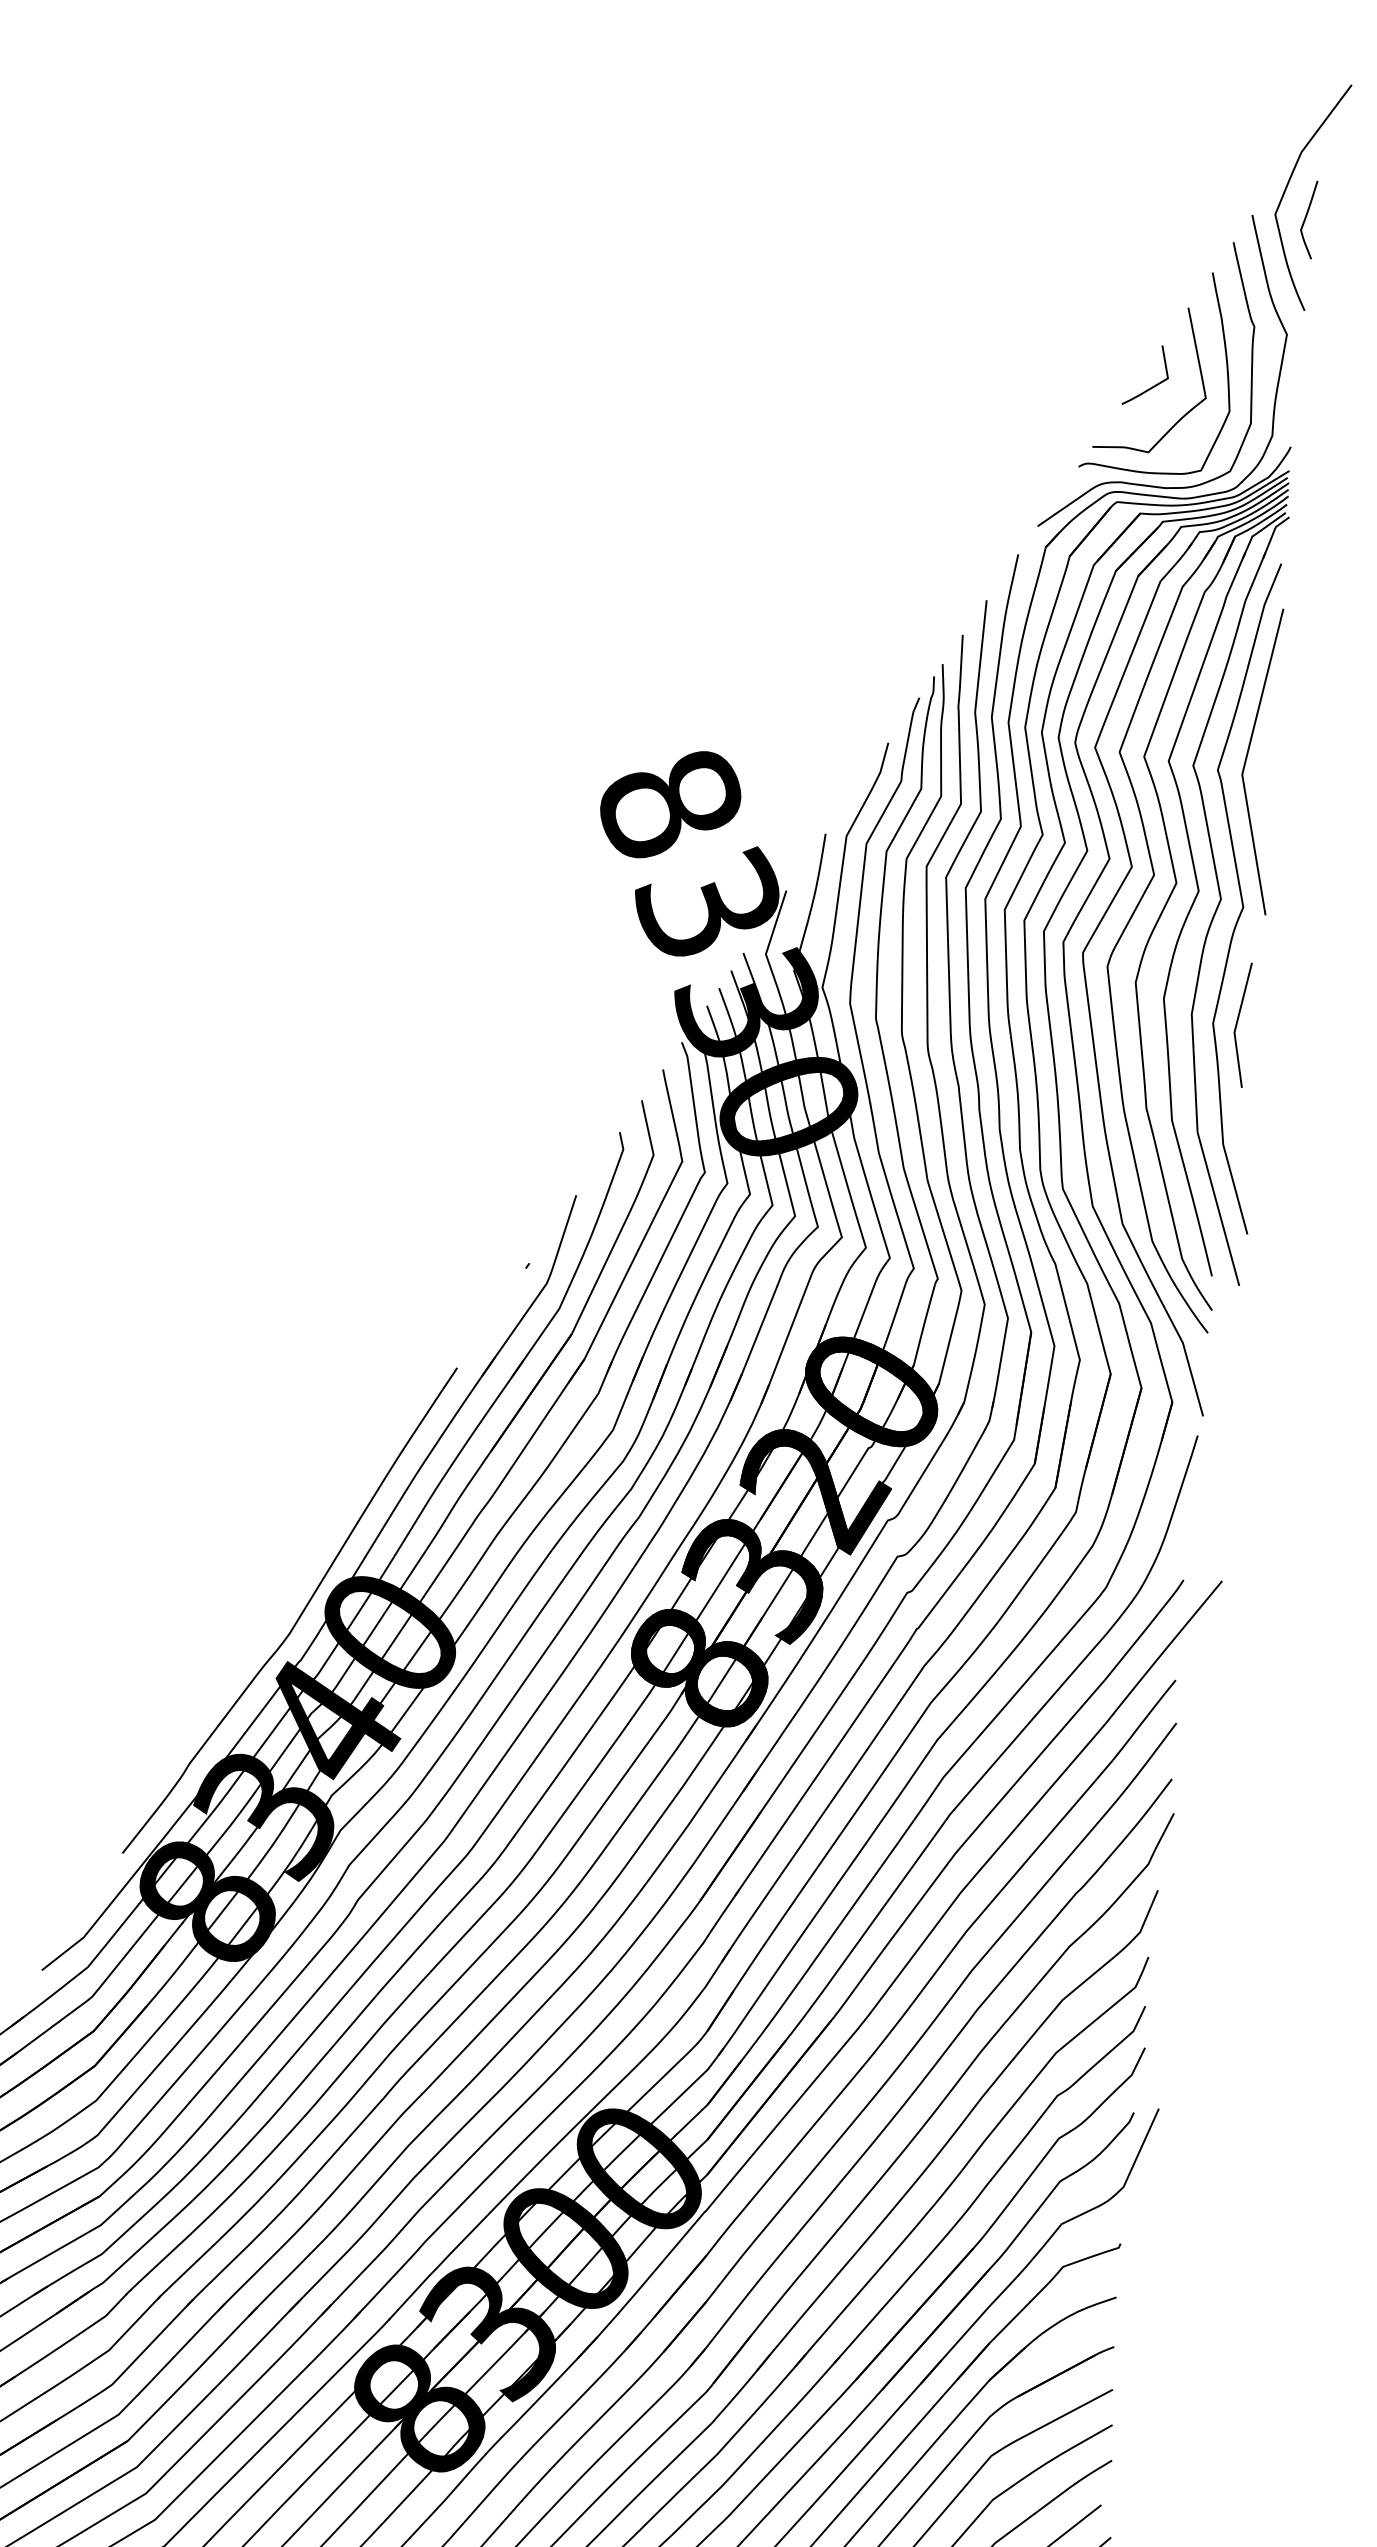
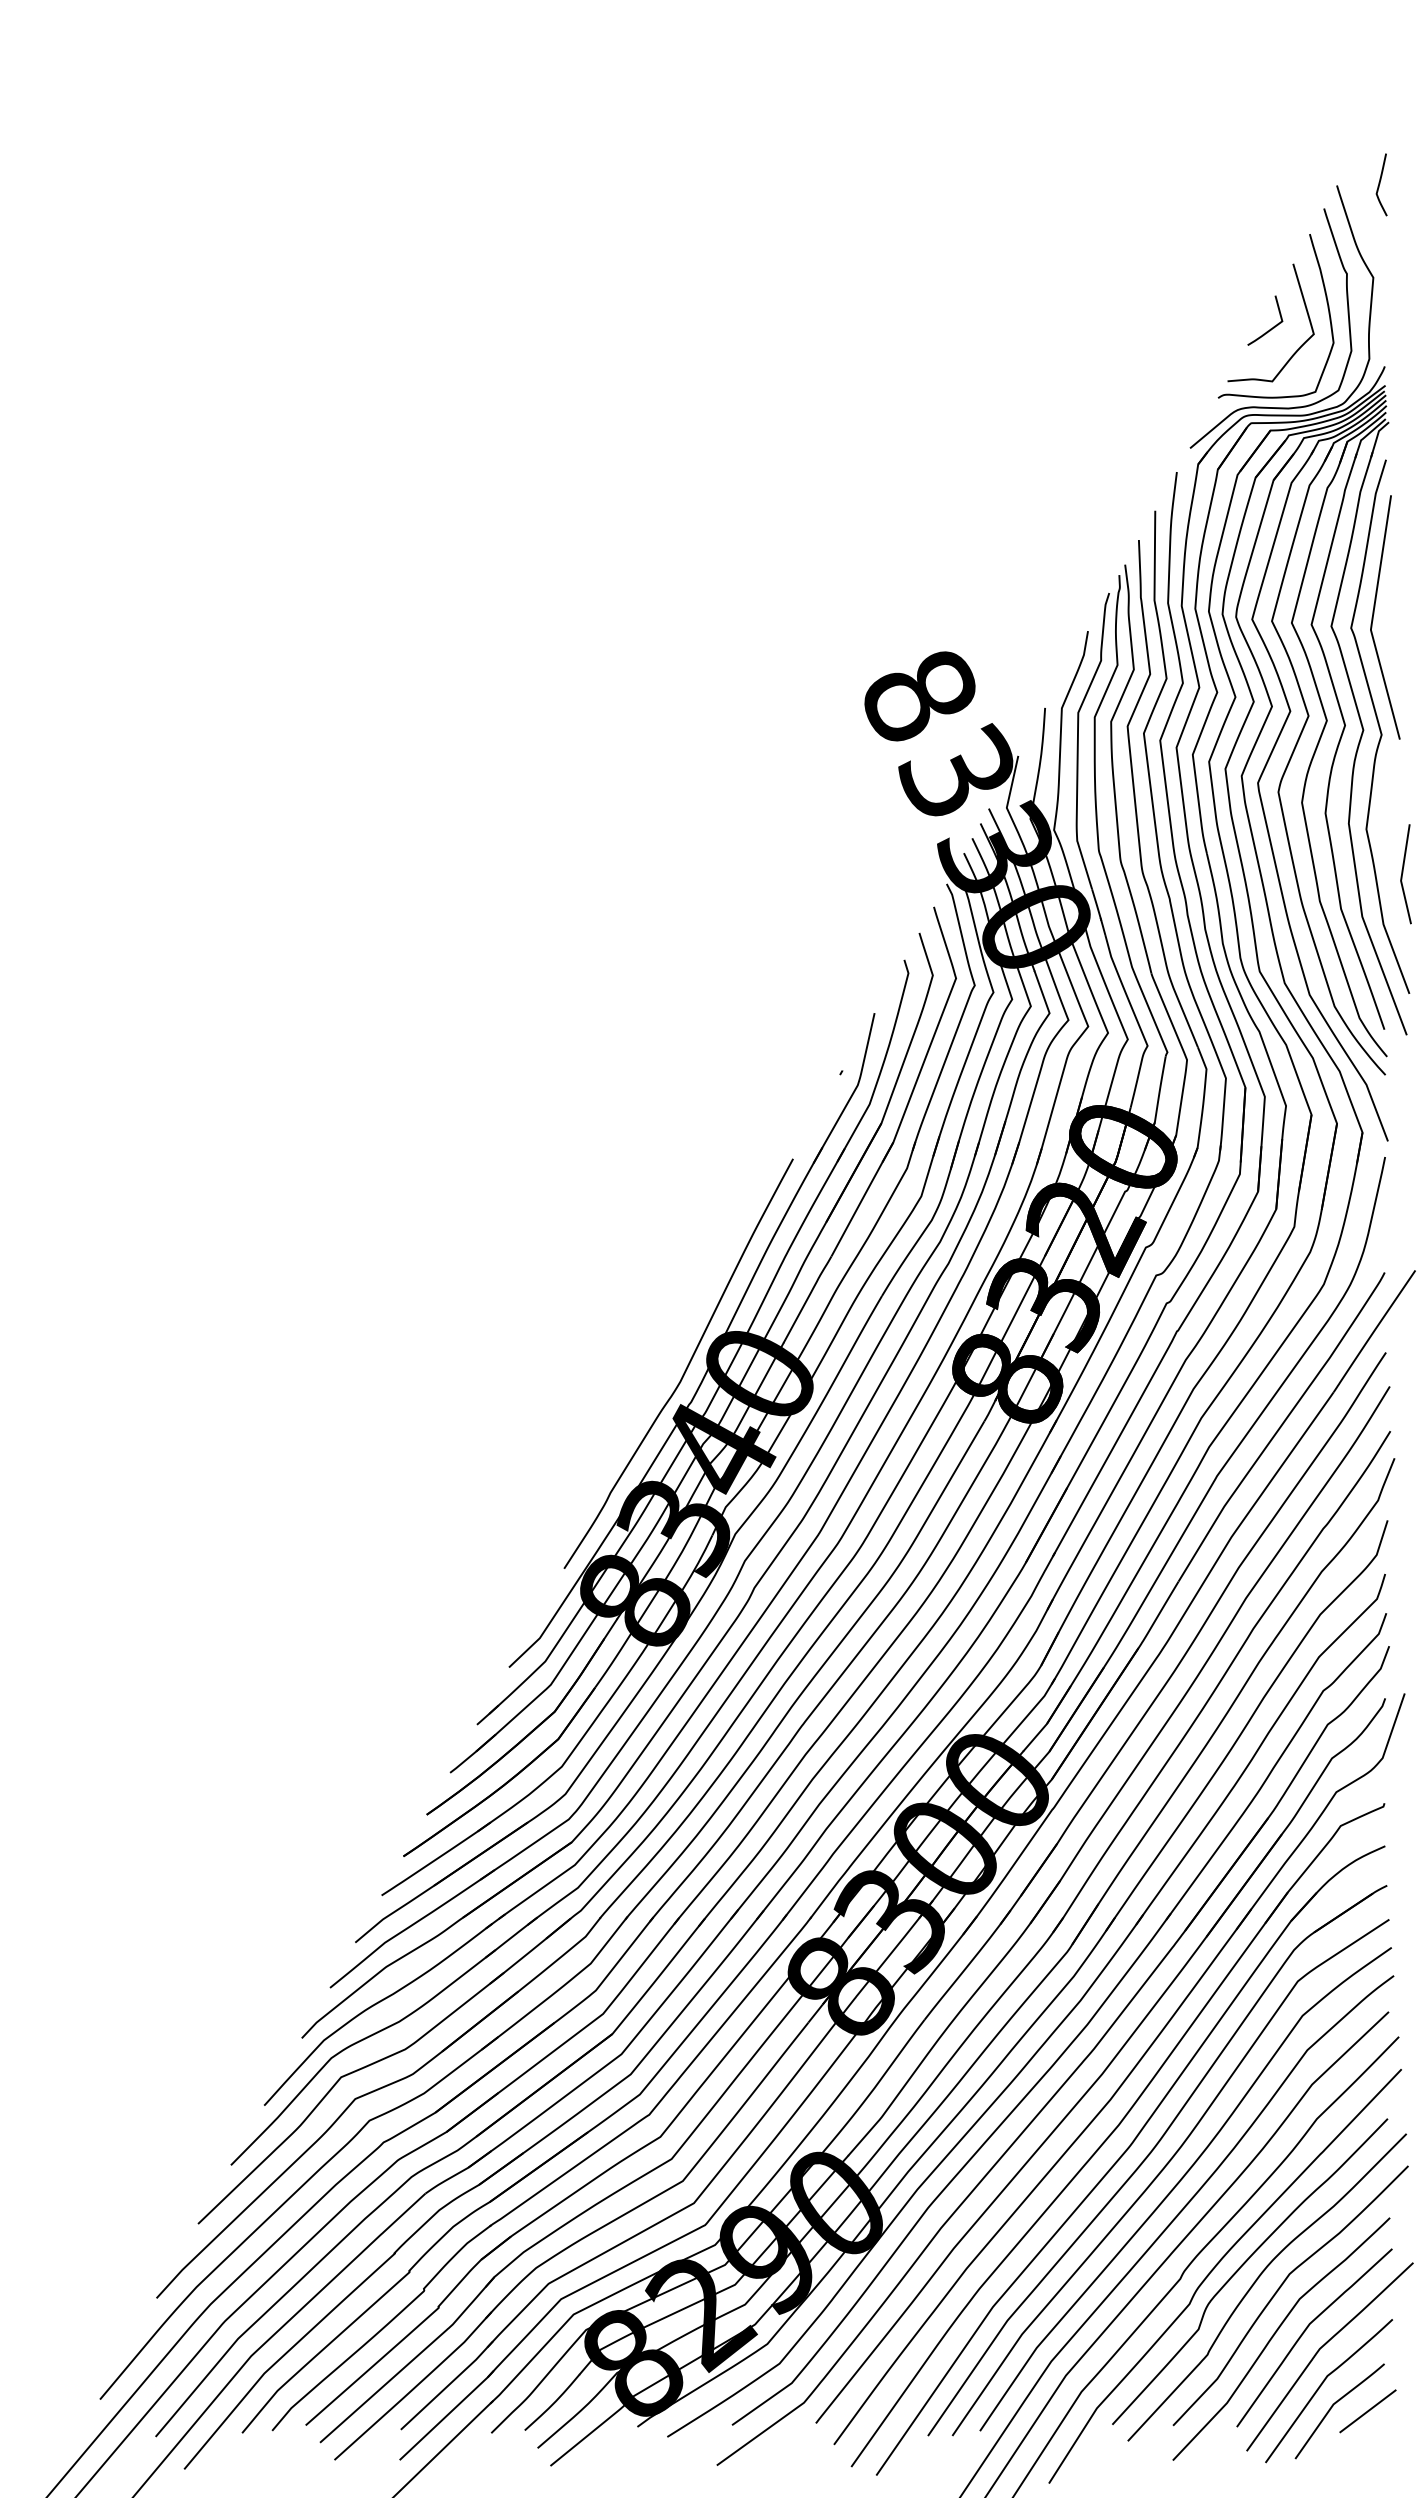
curve: (1288, 185) -> (1363, 159), removed
line: (1238, 1023) -> (1403, 873), moved

